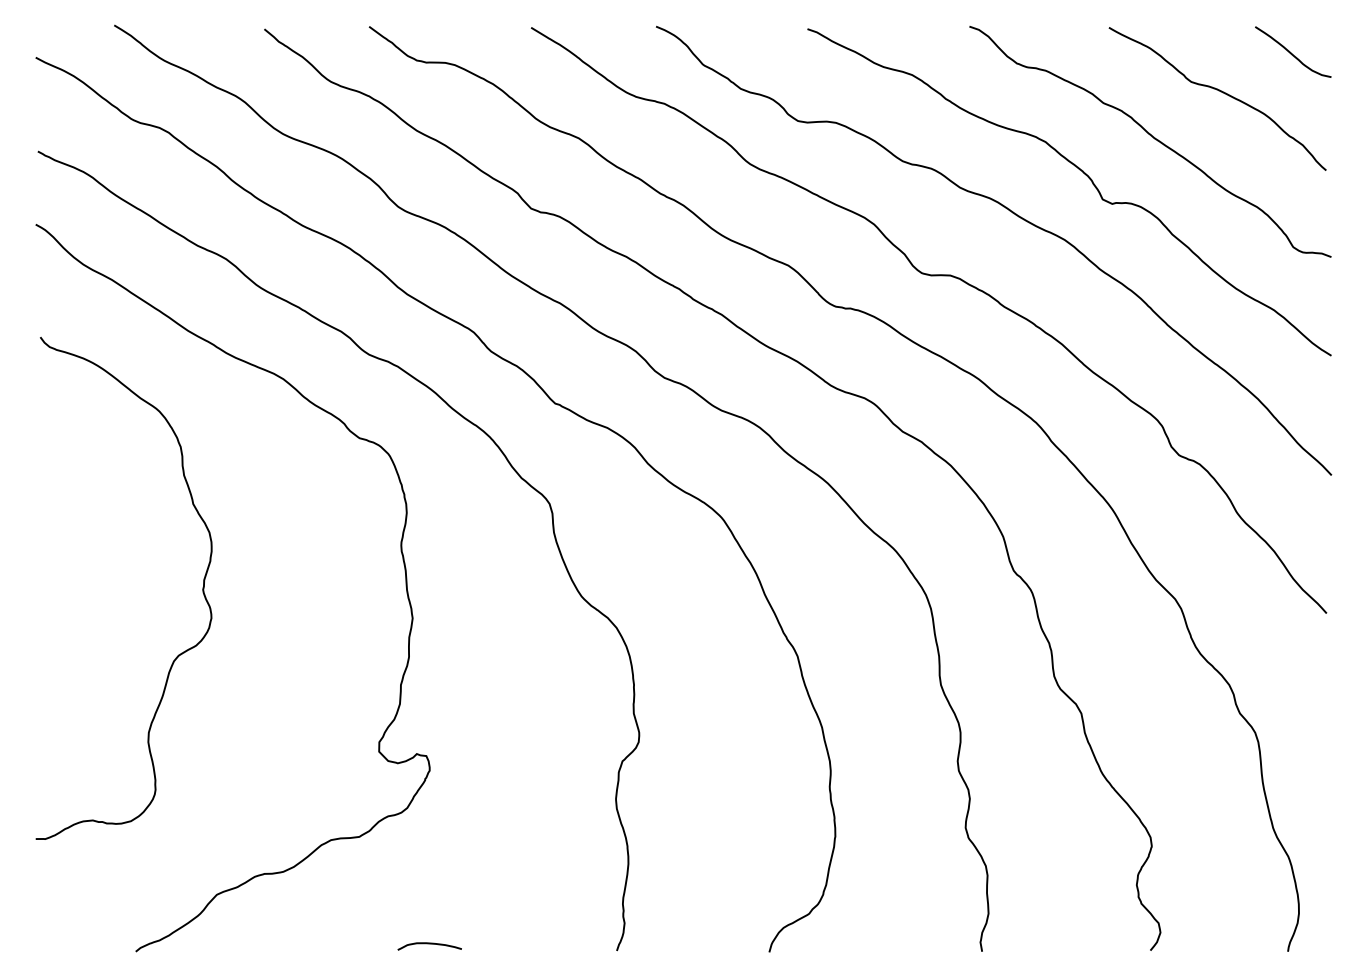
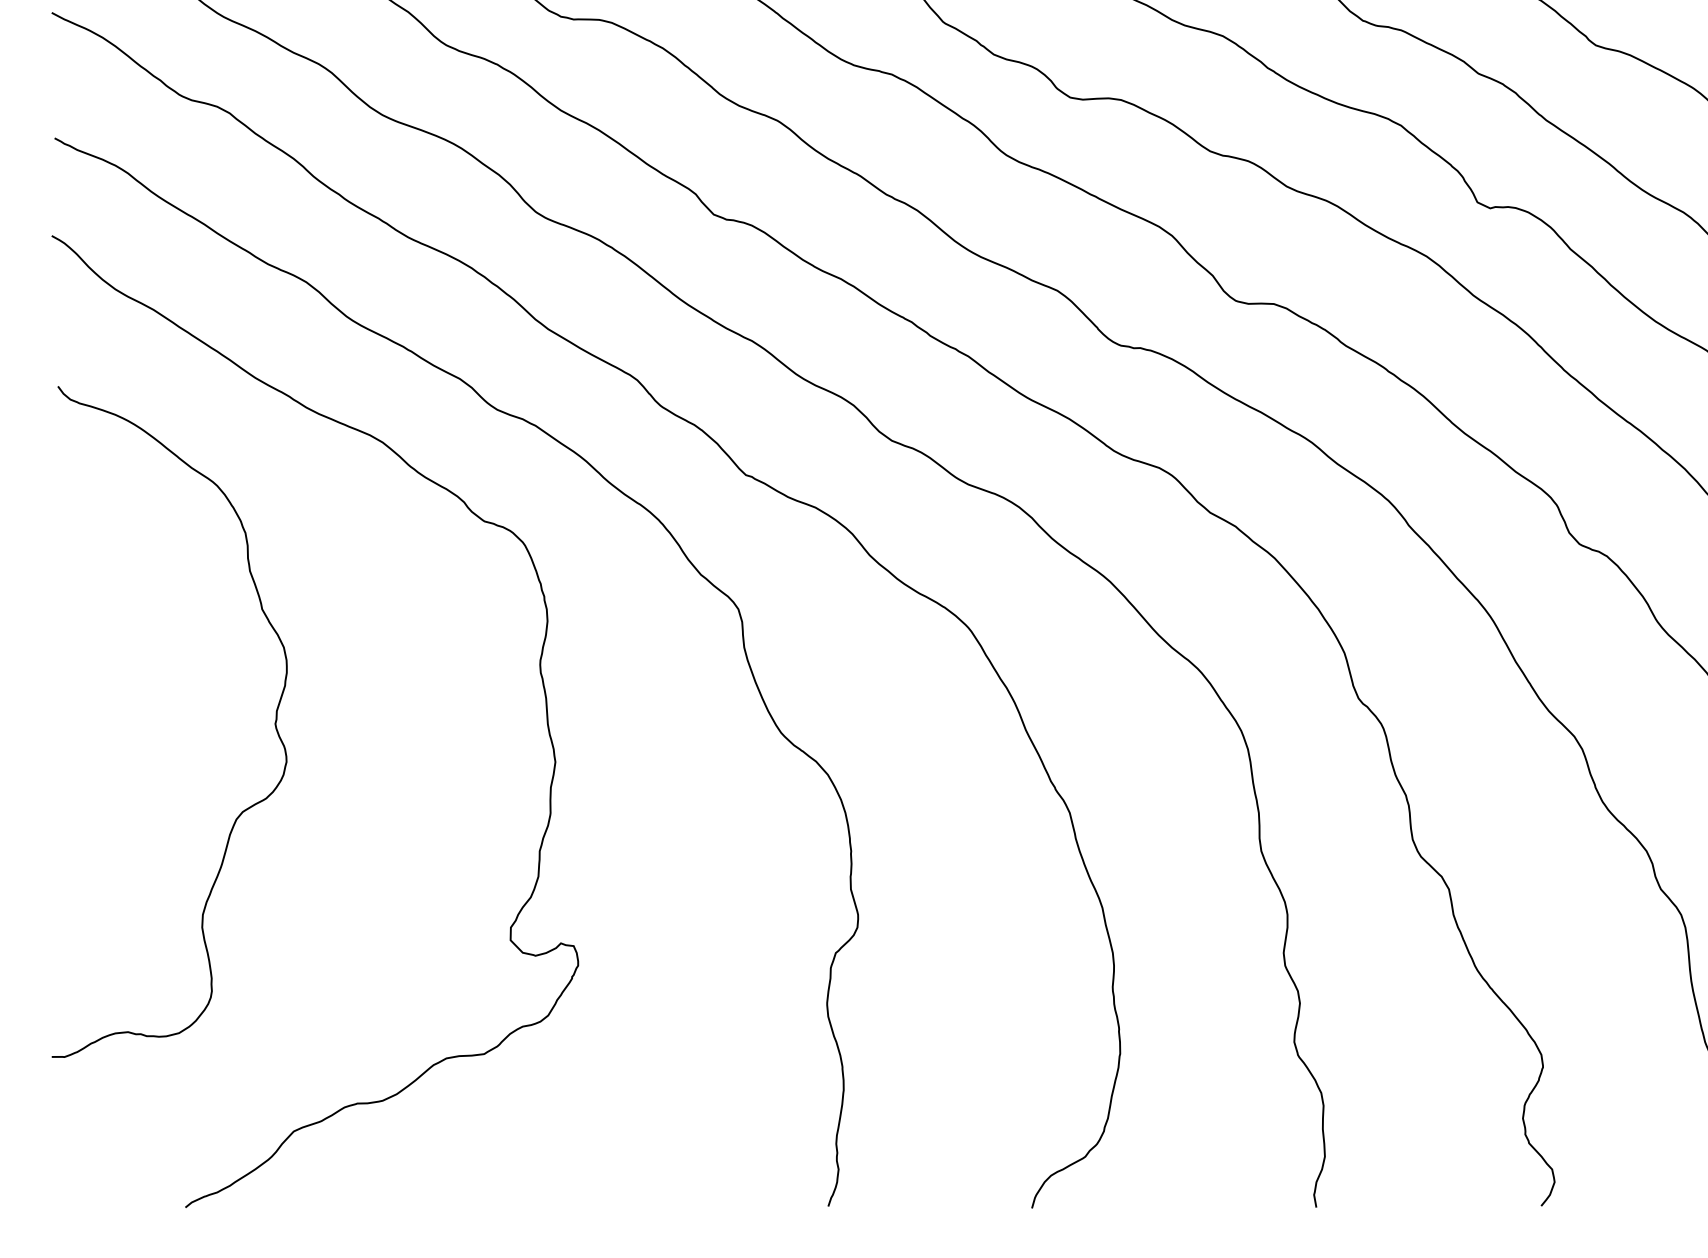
curve: (429, 944) -> (577, 1197), removed

